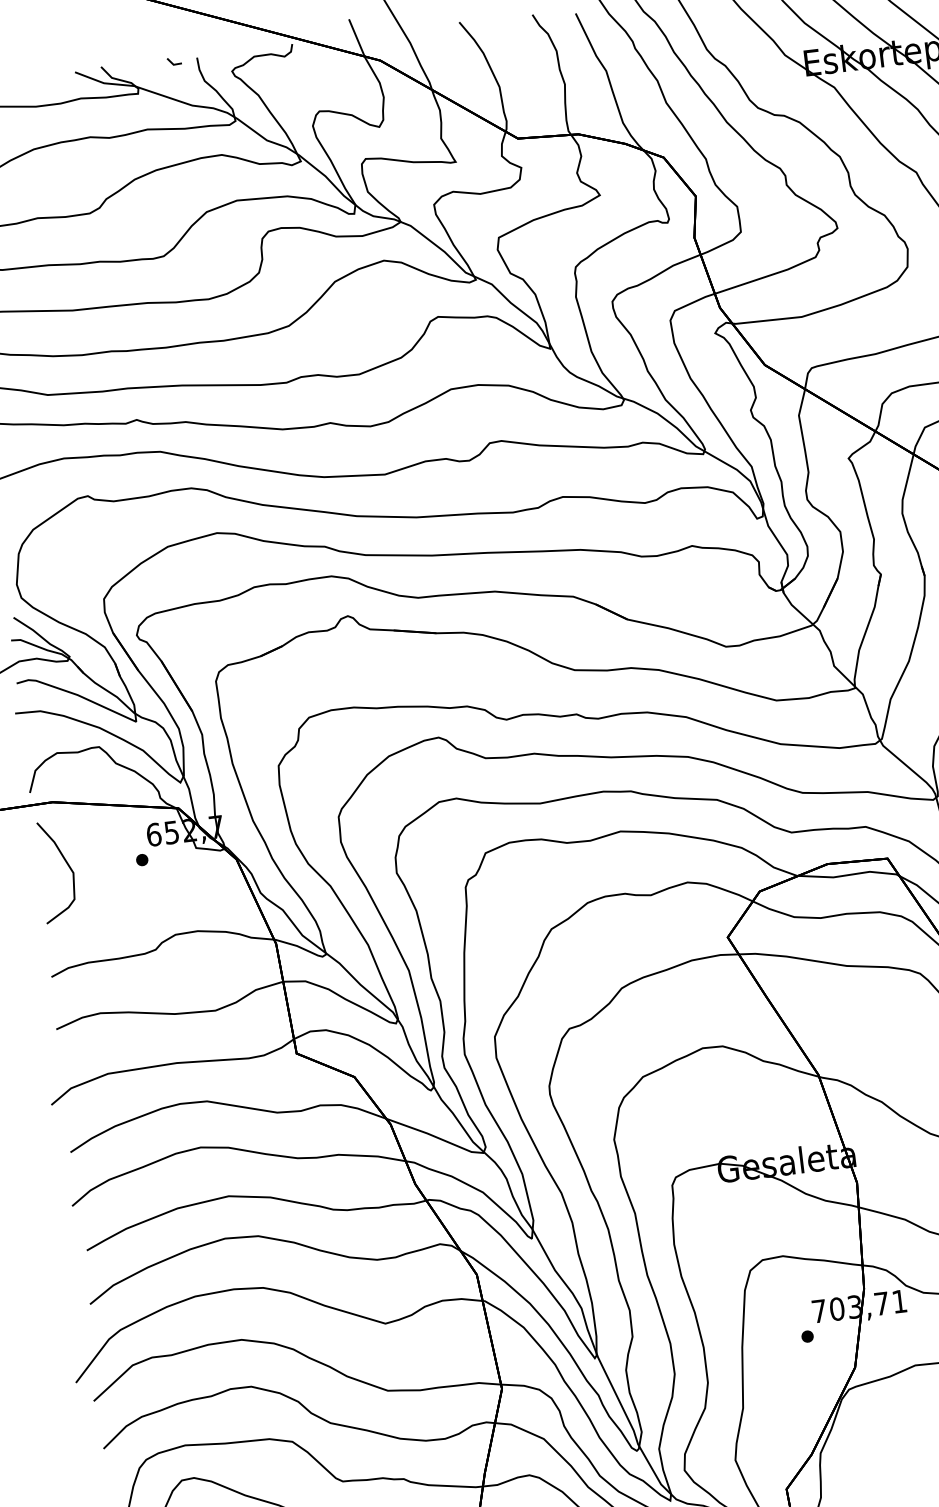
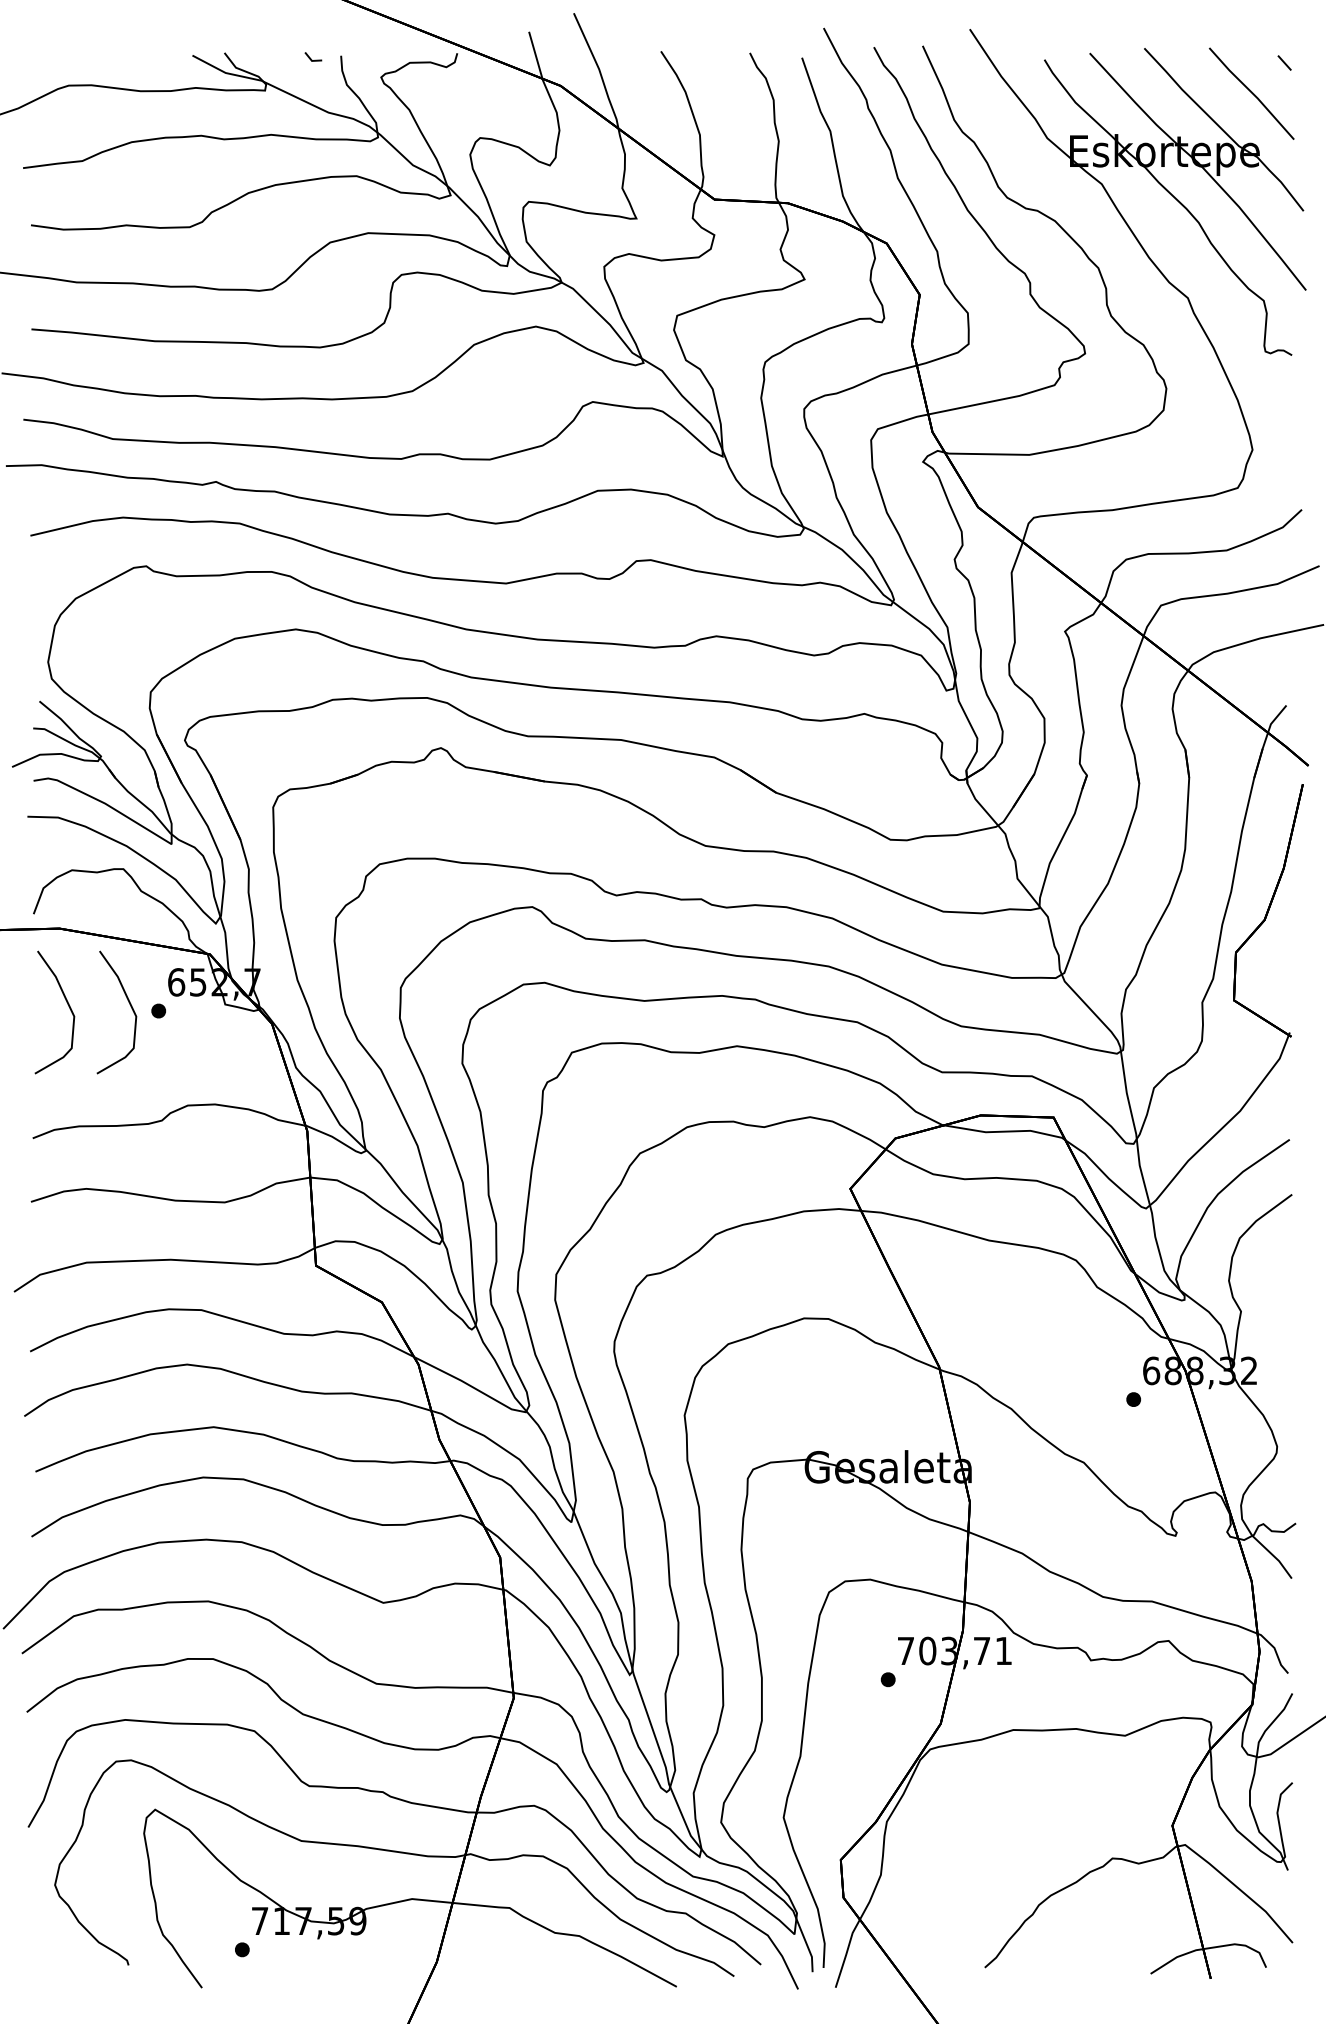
curve: (118, 859) -> (130, 1006), added

